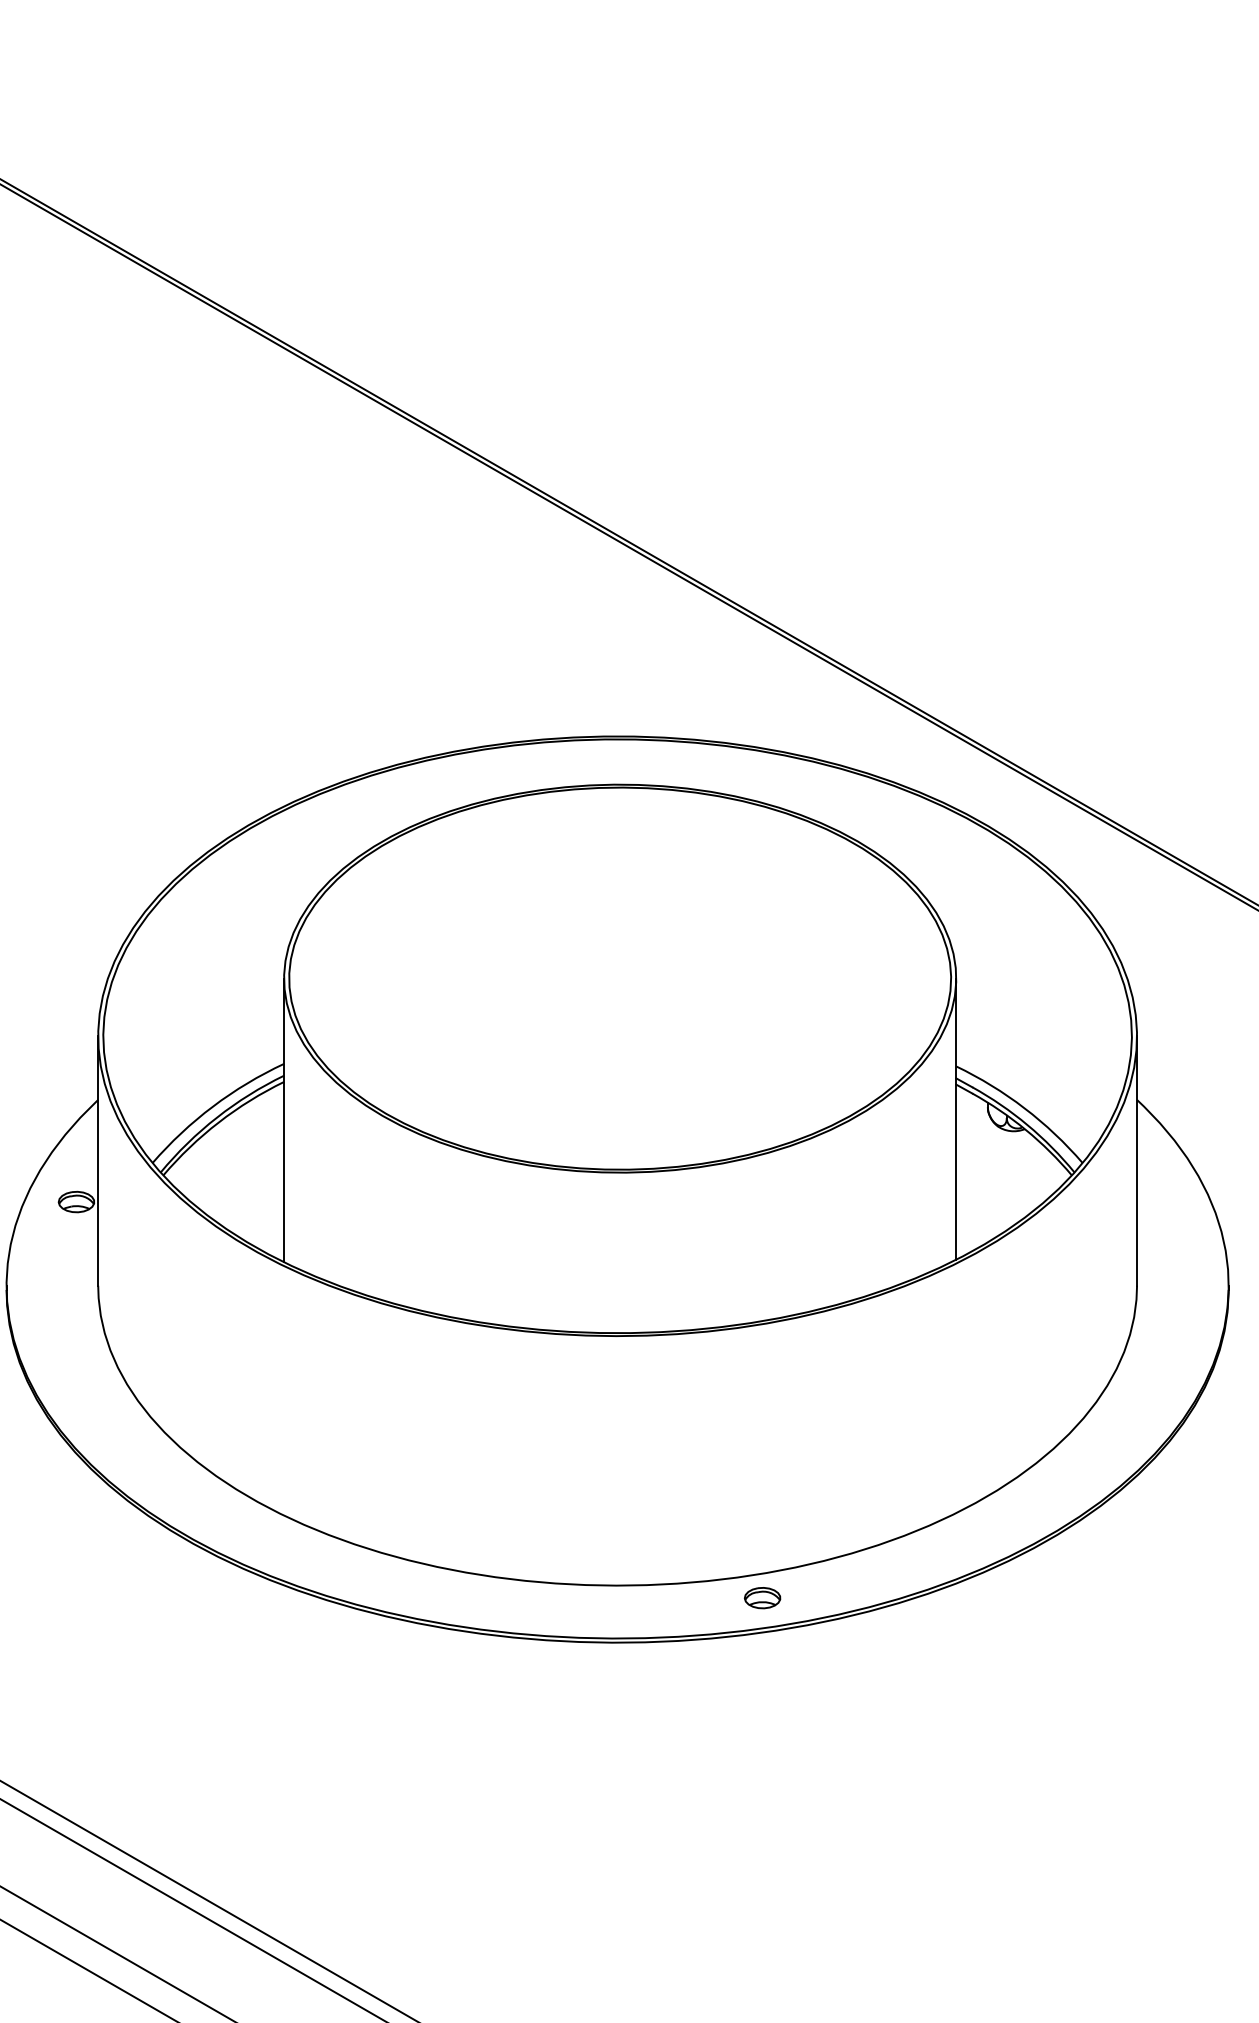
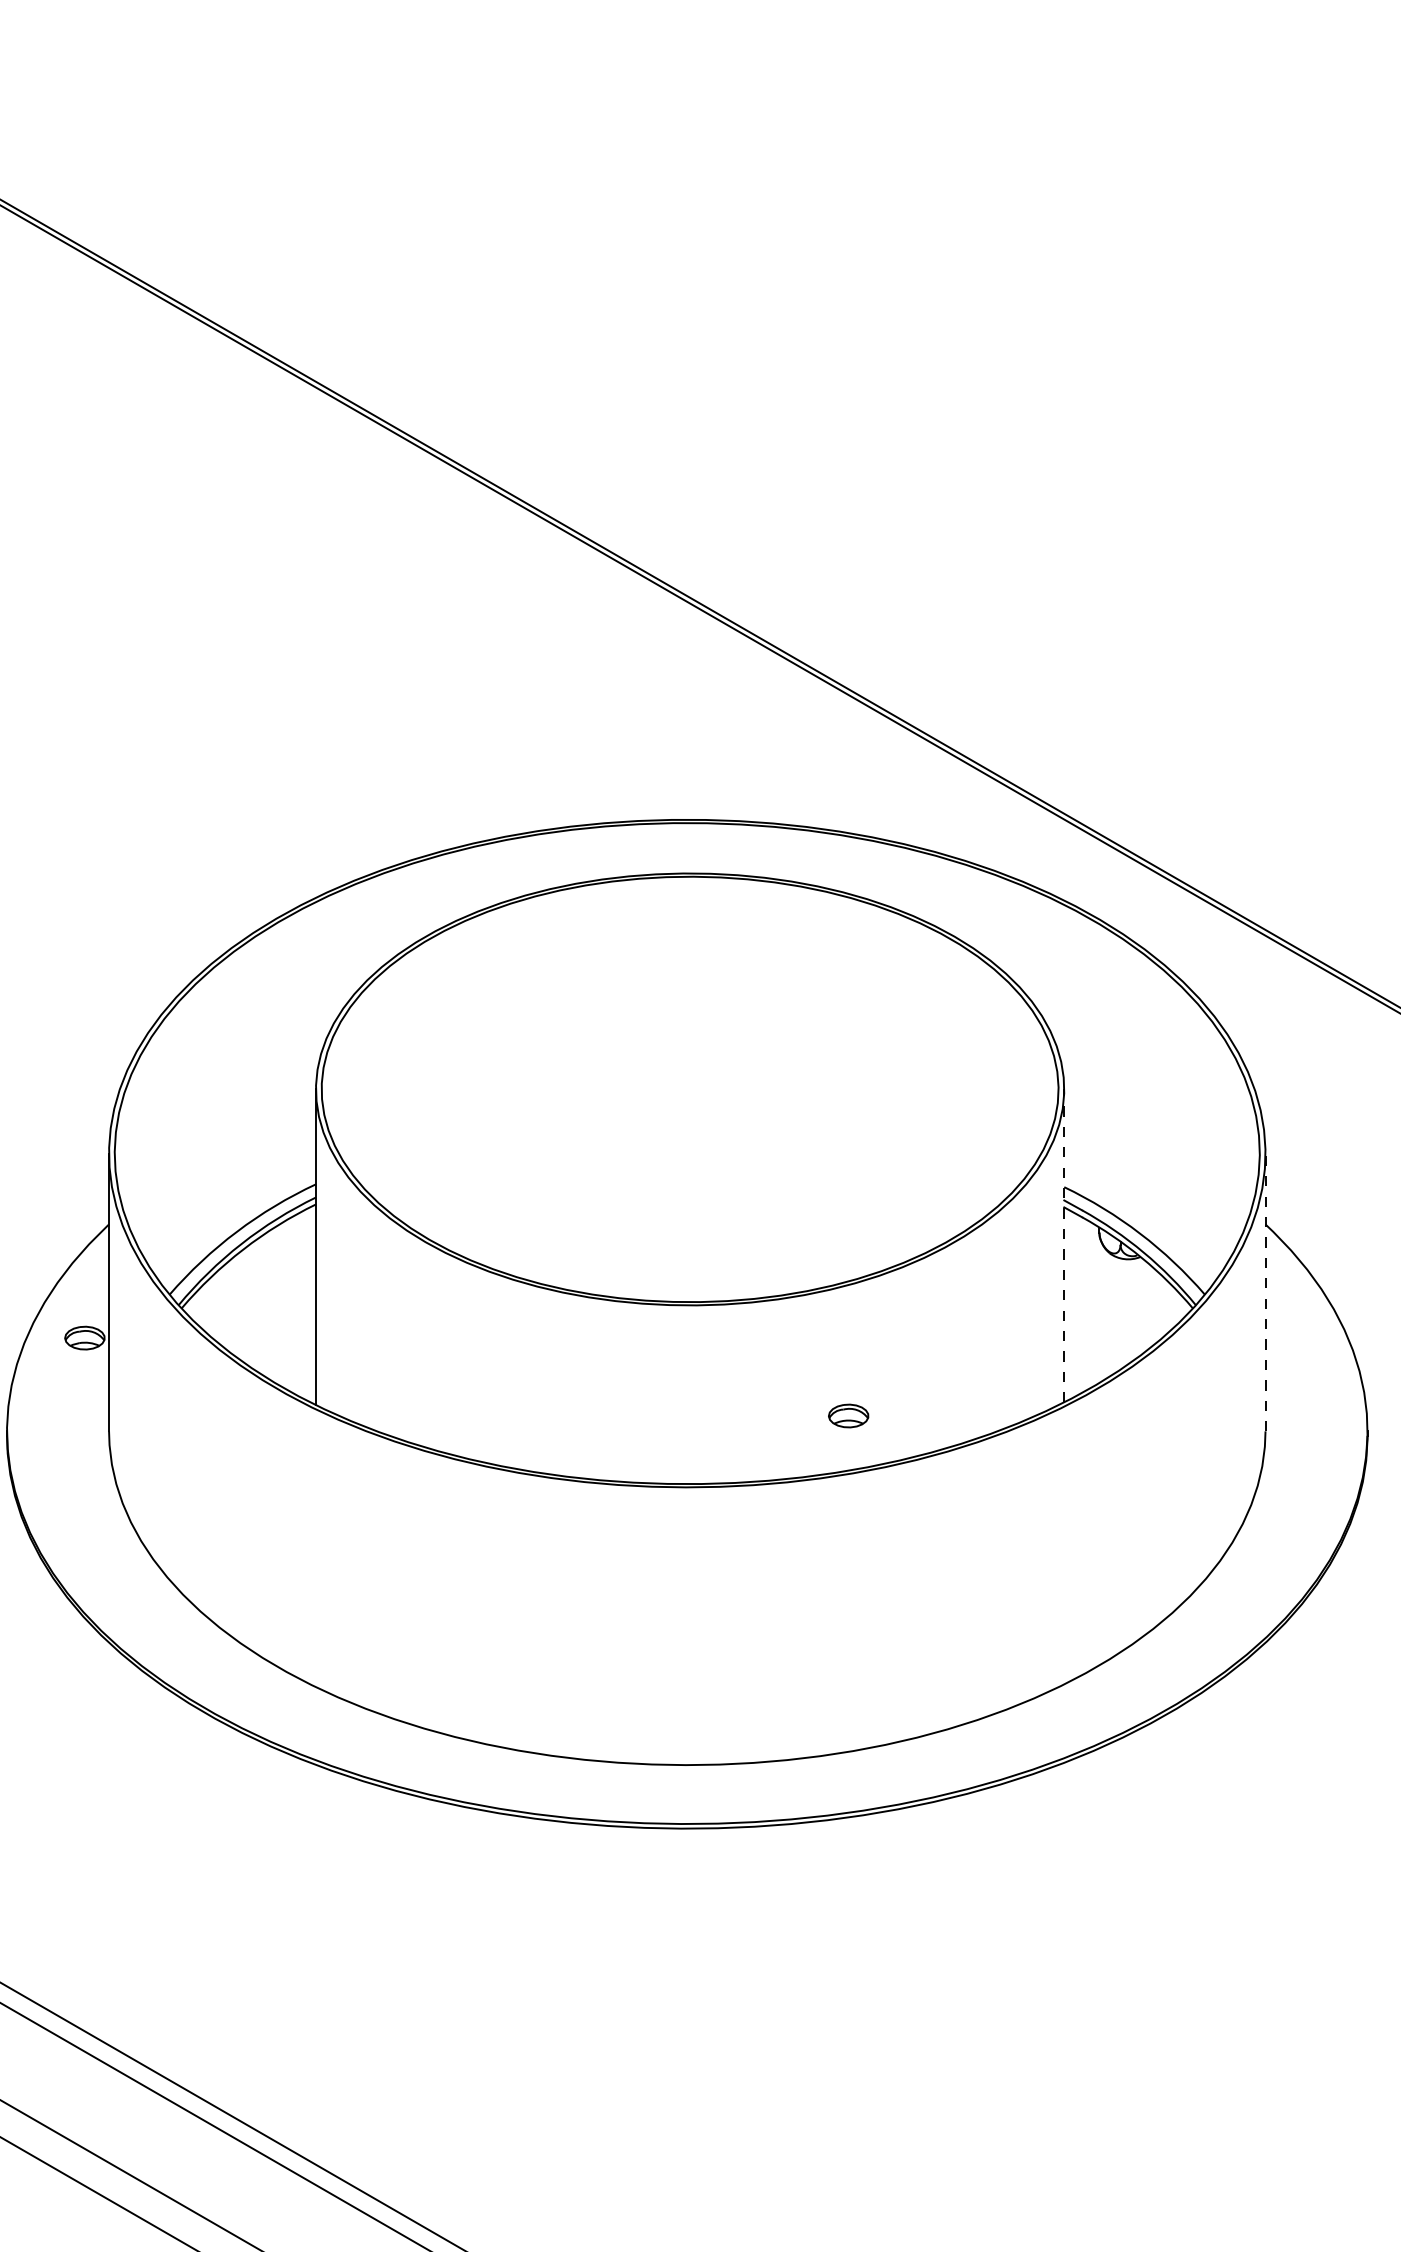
line: (956, 1118) -> (1064, 1245), solid -> dashed
line: (1137, 1161) -> (1265, 1292), solid -> dashed
part: (762, 1597) -> (848, 1415), moved

